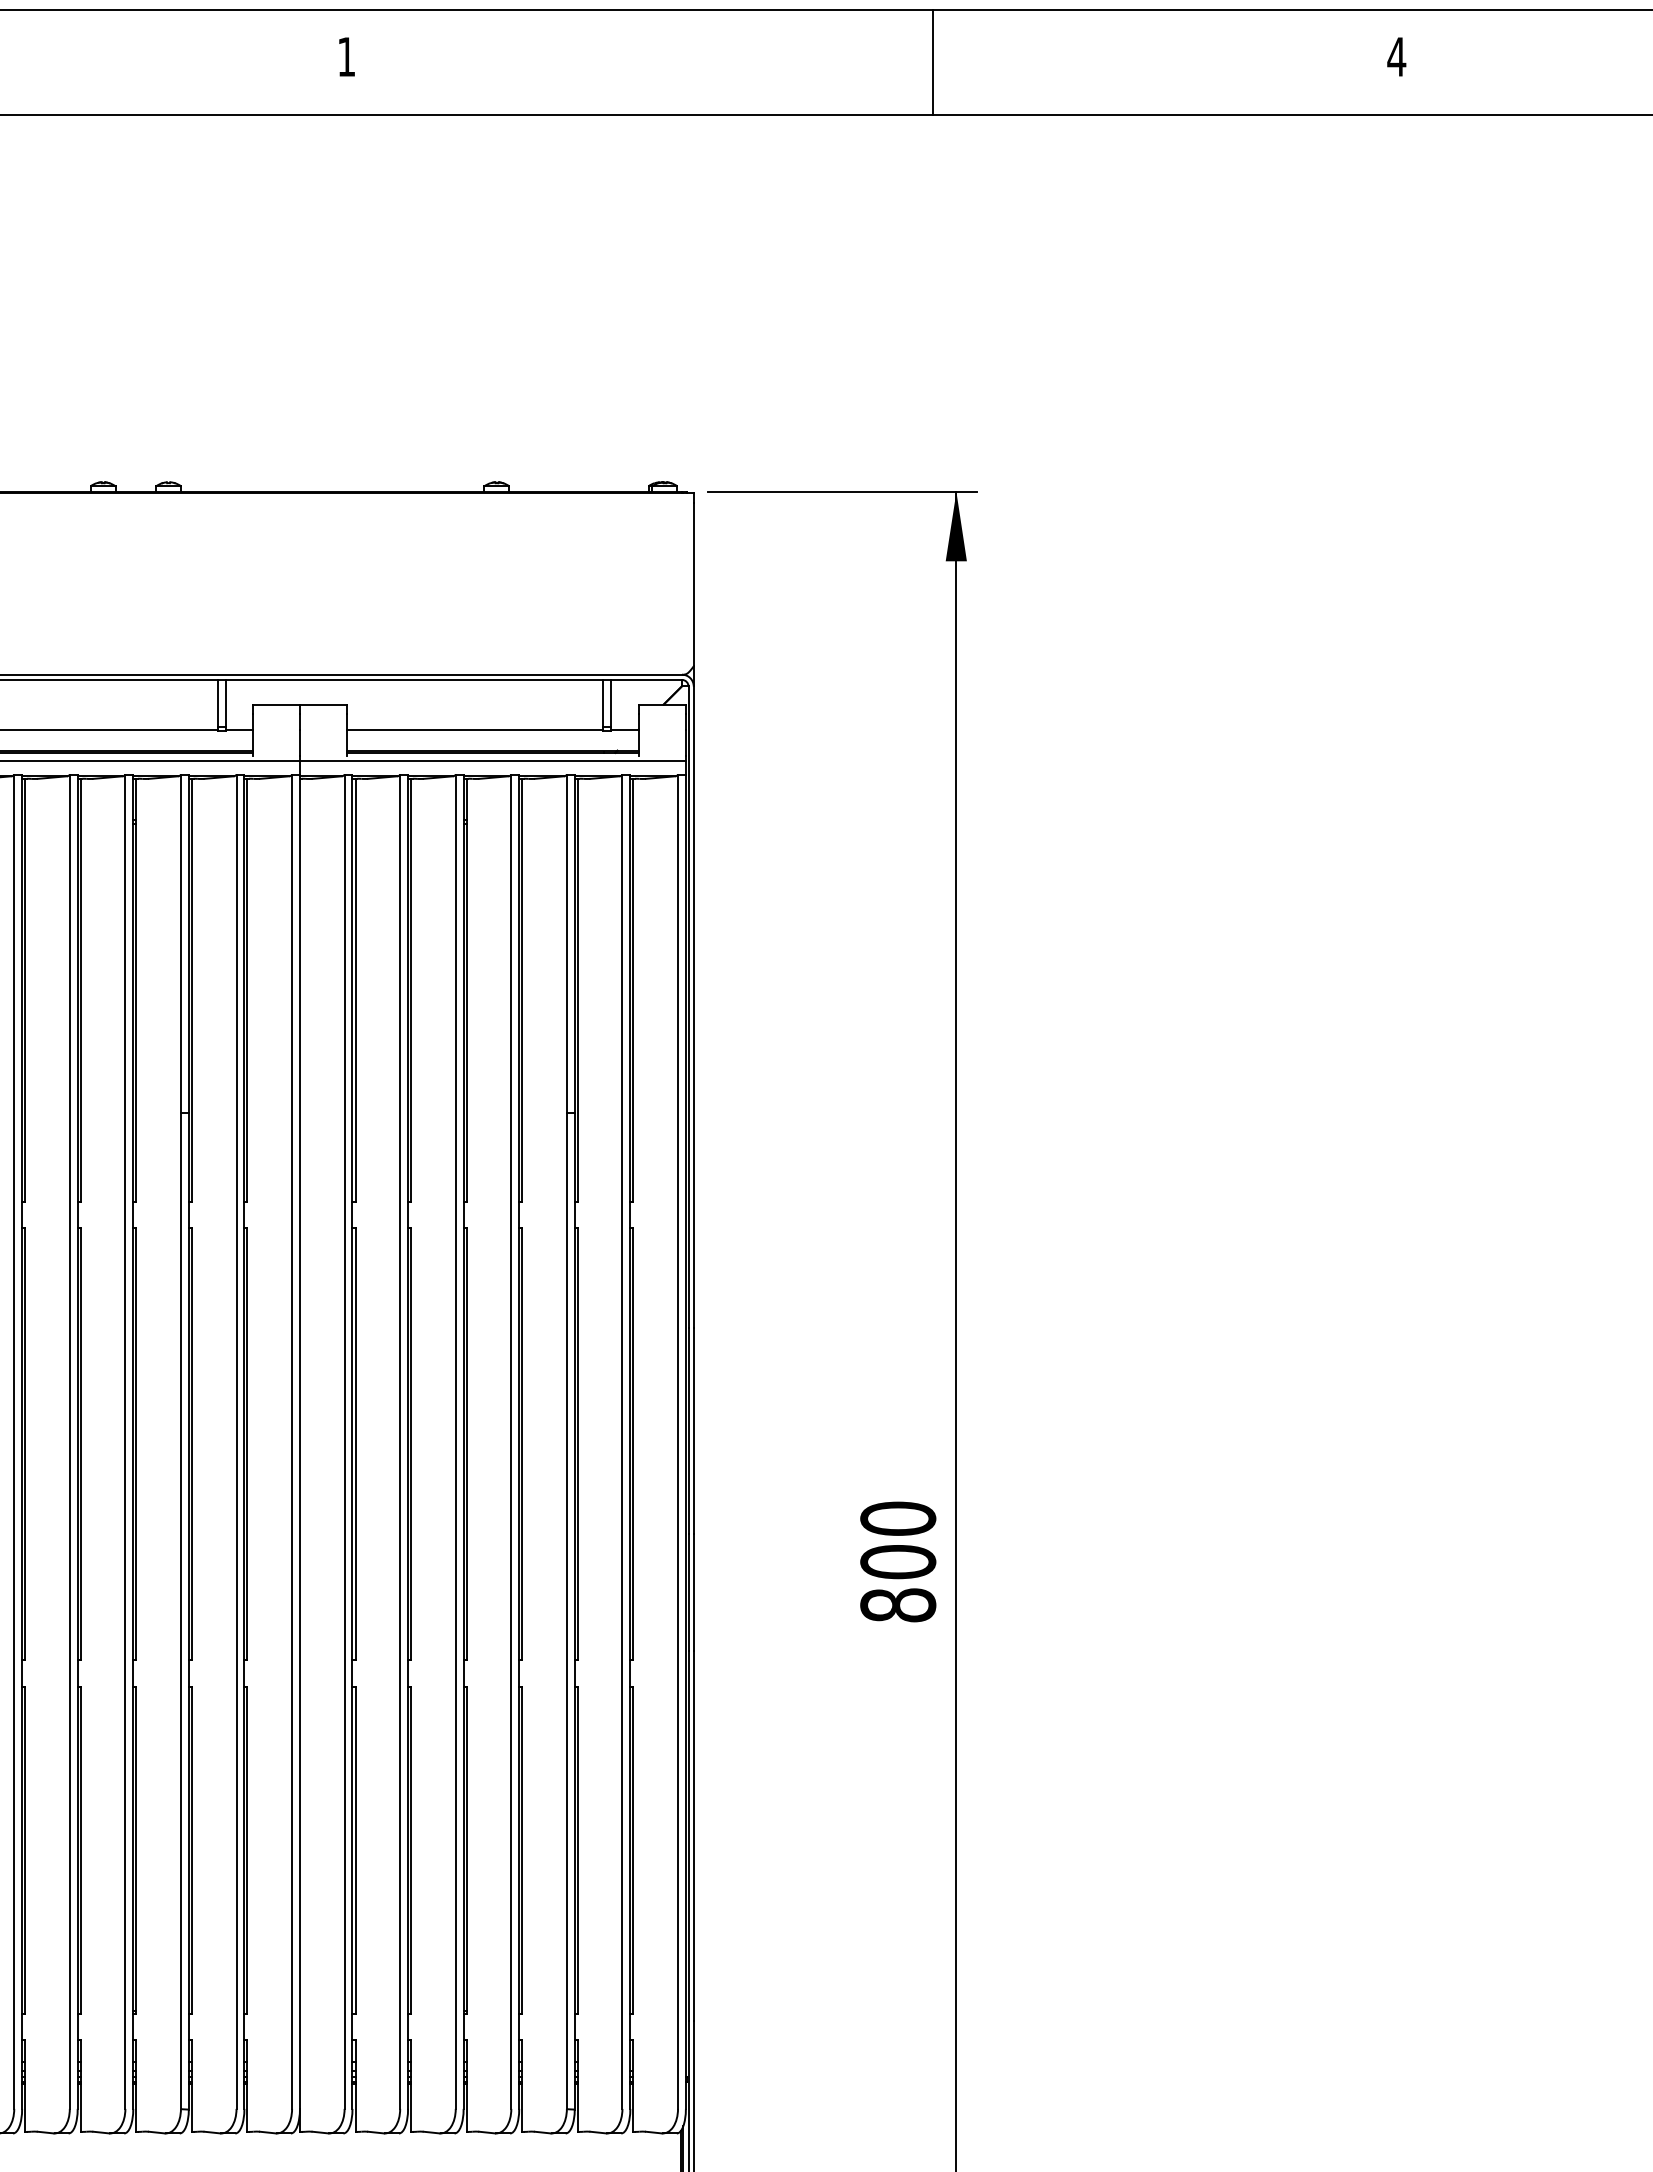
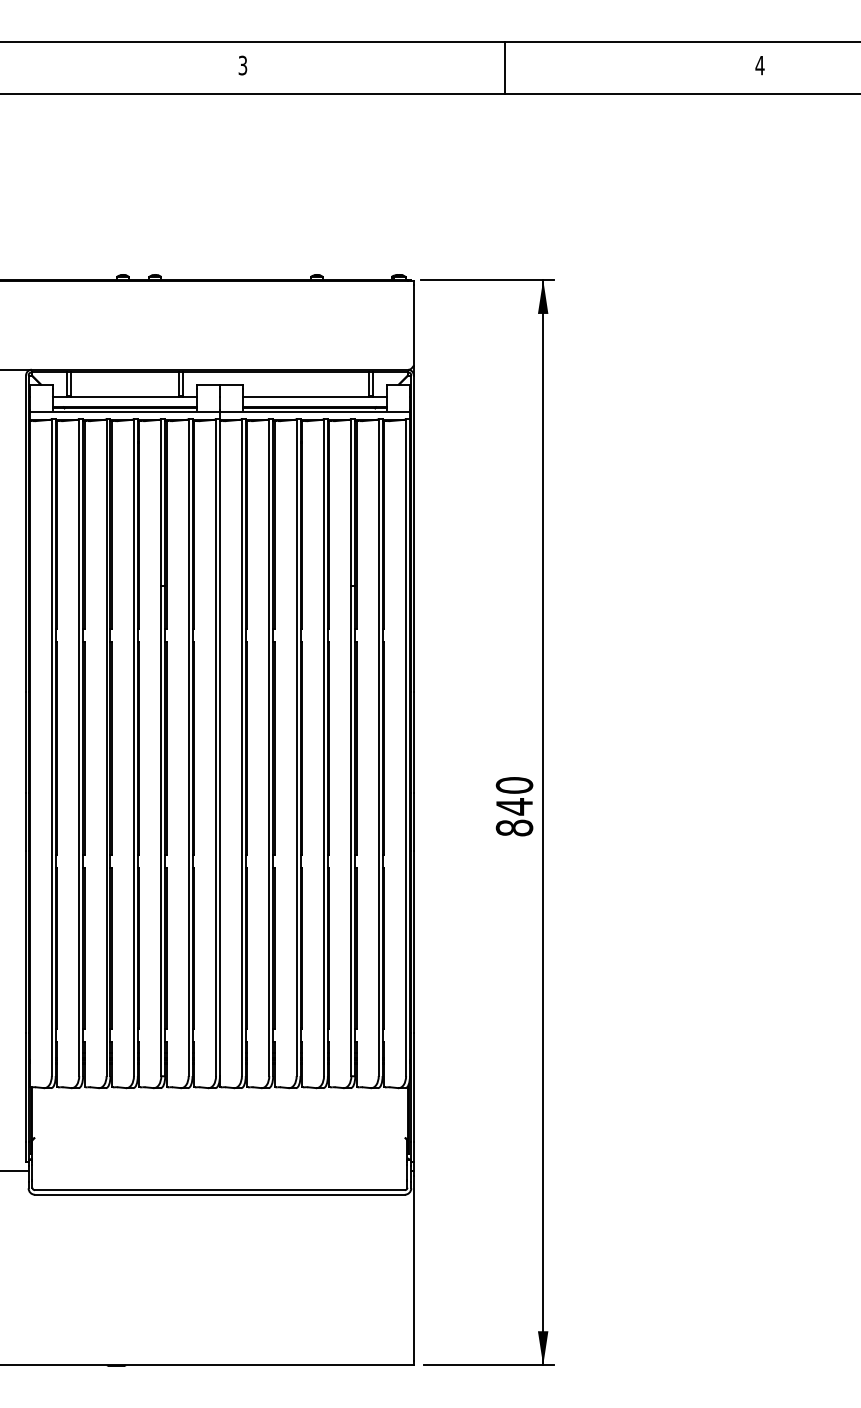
text: (345, 56) -> (242, 65), 1 -> 3
line: (932, 60) -> (504, 67), moved
text: (898, 1561) -> (514, 806), 800 -> 840

